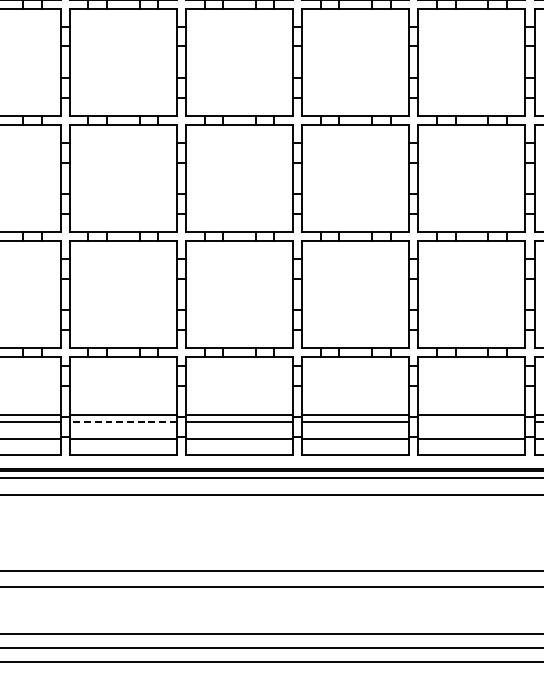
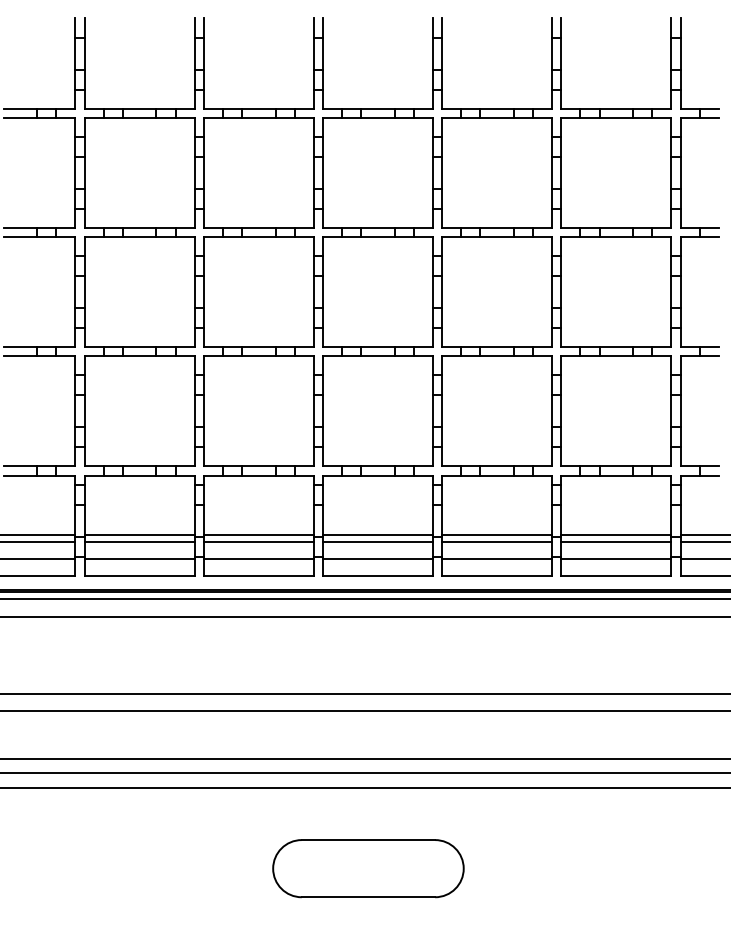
line: (123, 422) -> (139, 542), dashed -> solid
line: (471, 422) -> (496, 542), added

